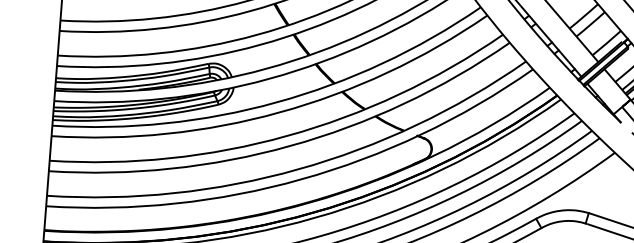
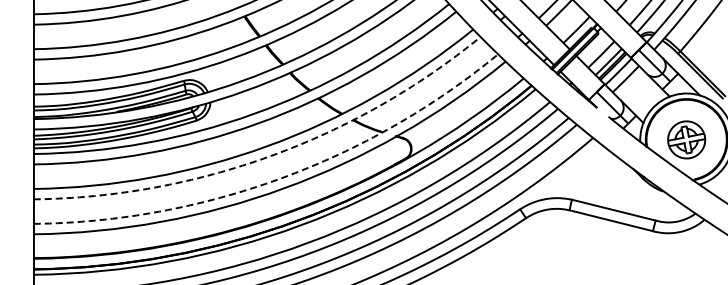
arc: (289, 146) -> (270, 156), solid -> dashed
arc: (298, 169) -> (280, 178), solid -> dashed

